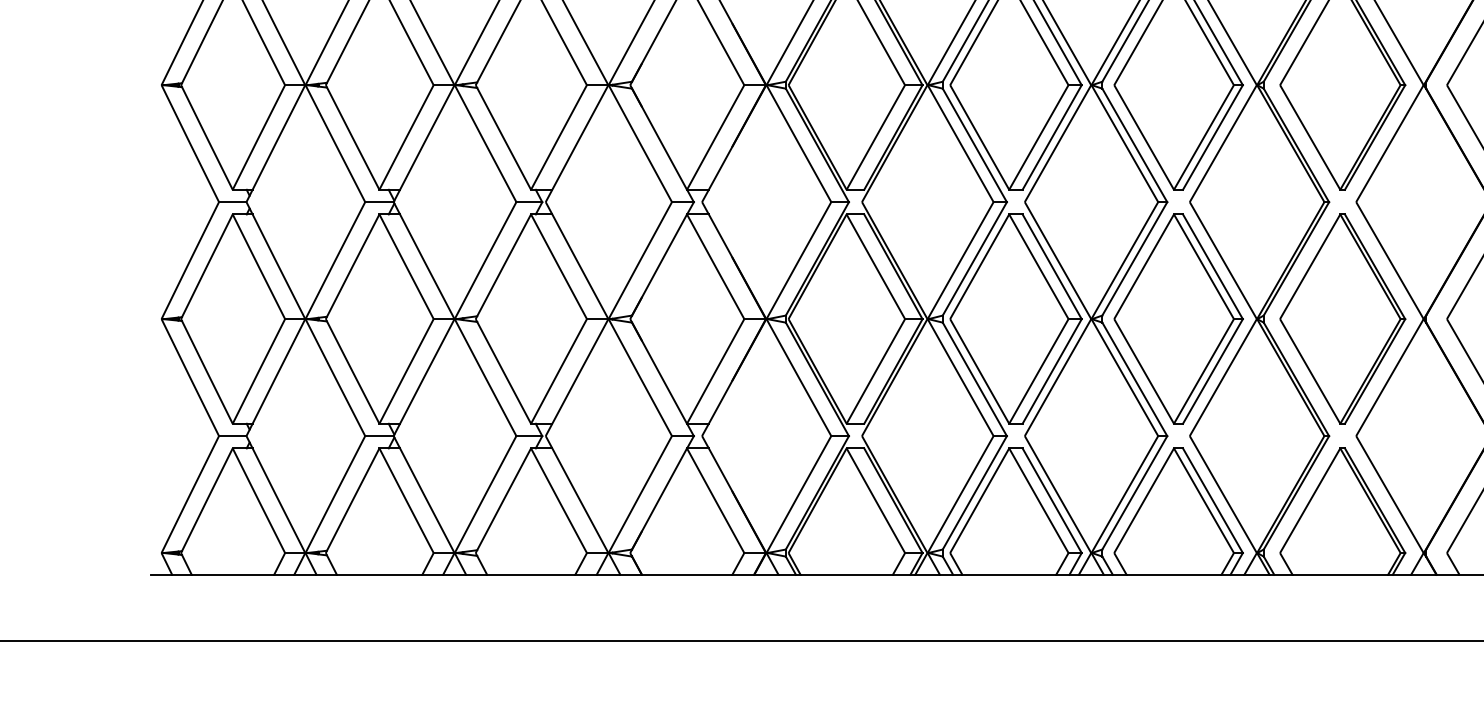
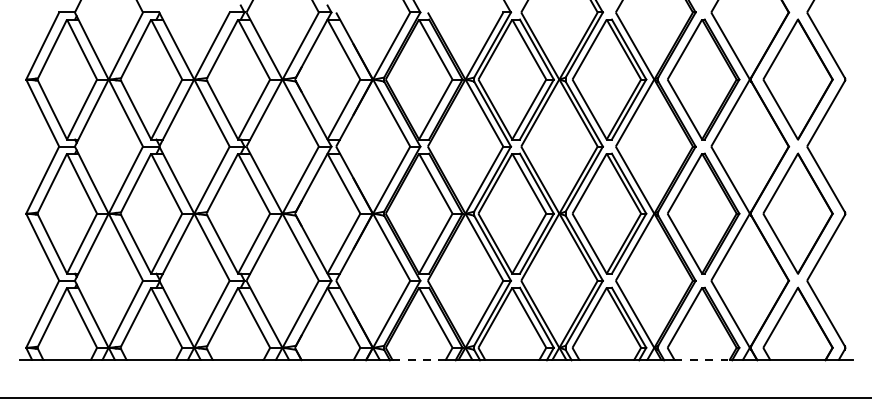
line: (847, 575) -> (419, 360), solid -> dashed
line: (1340, 575) -> (702, 360), solid -> dashed

